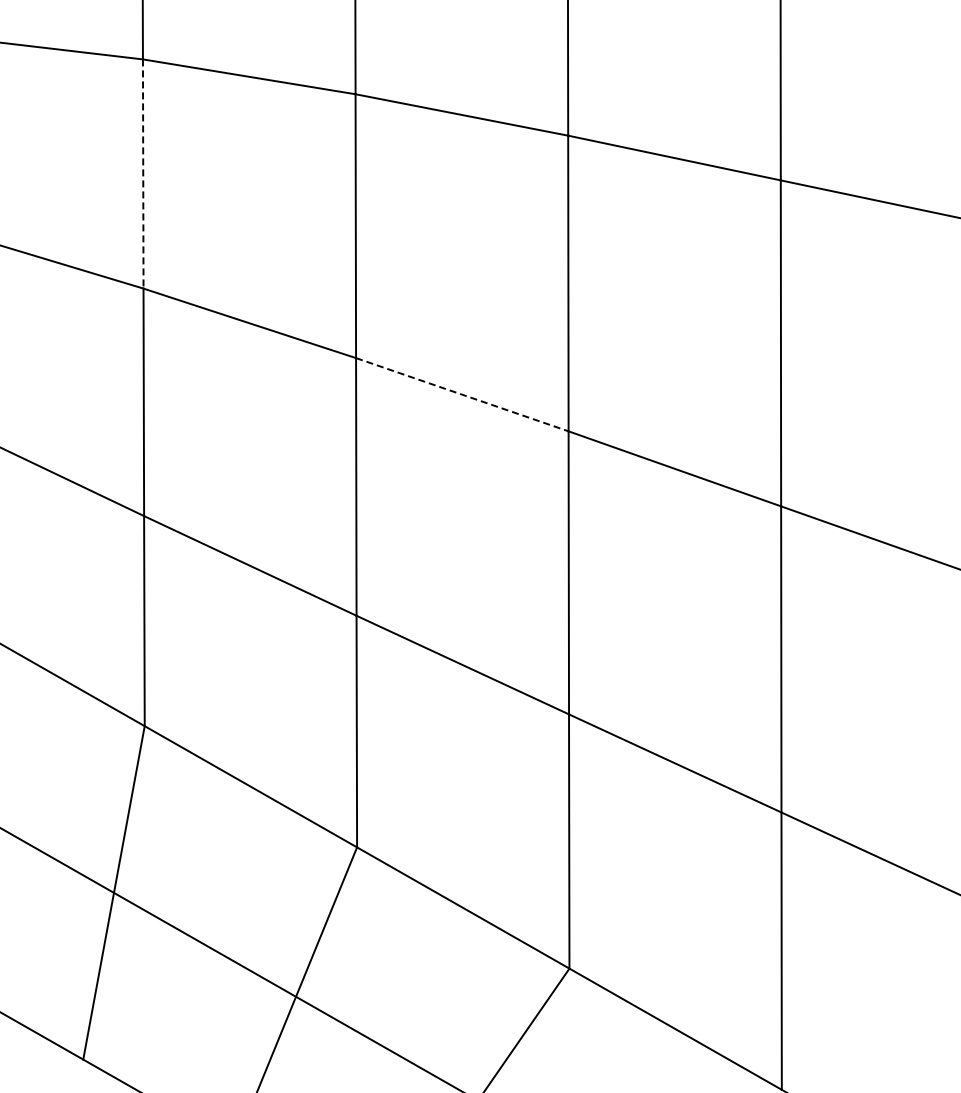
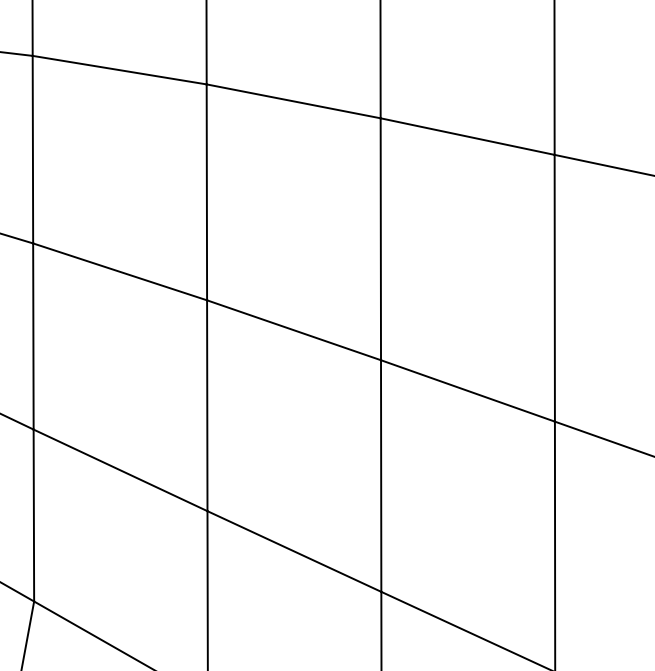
line: (143, 174) -> (33, 150), dashed -> solid
line: (462, 394) -> (294, 330), dashed -> solid

